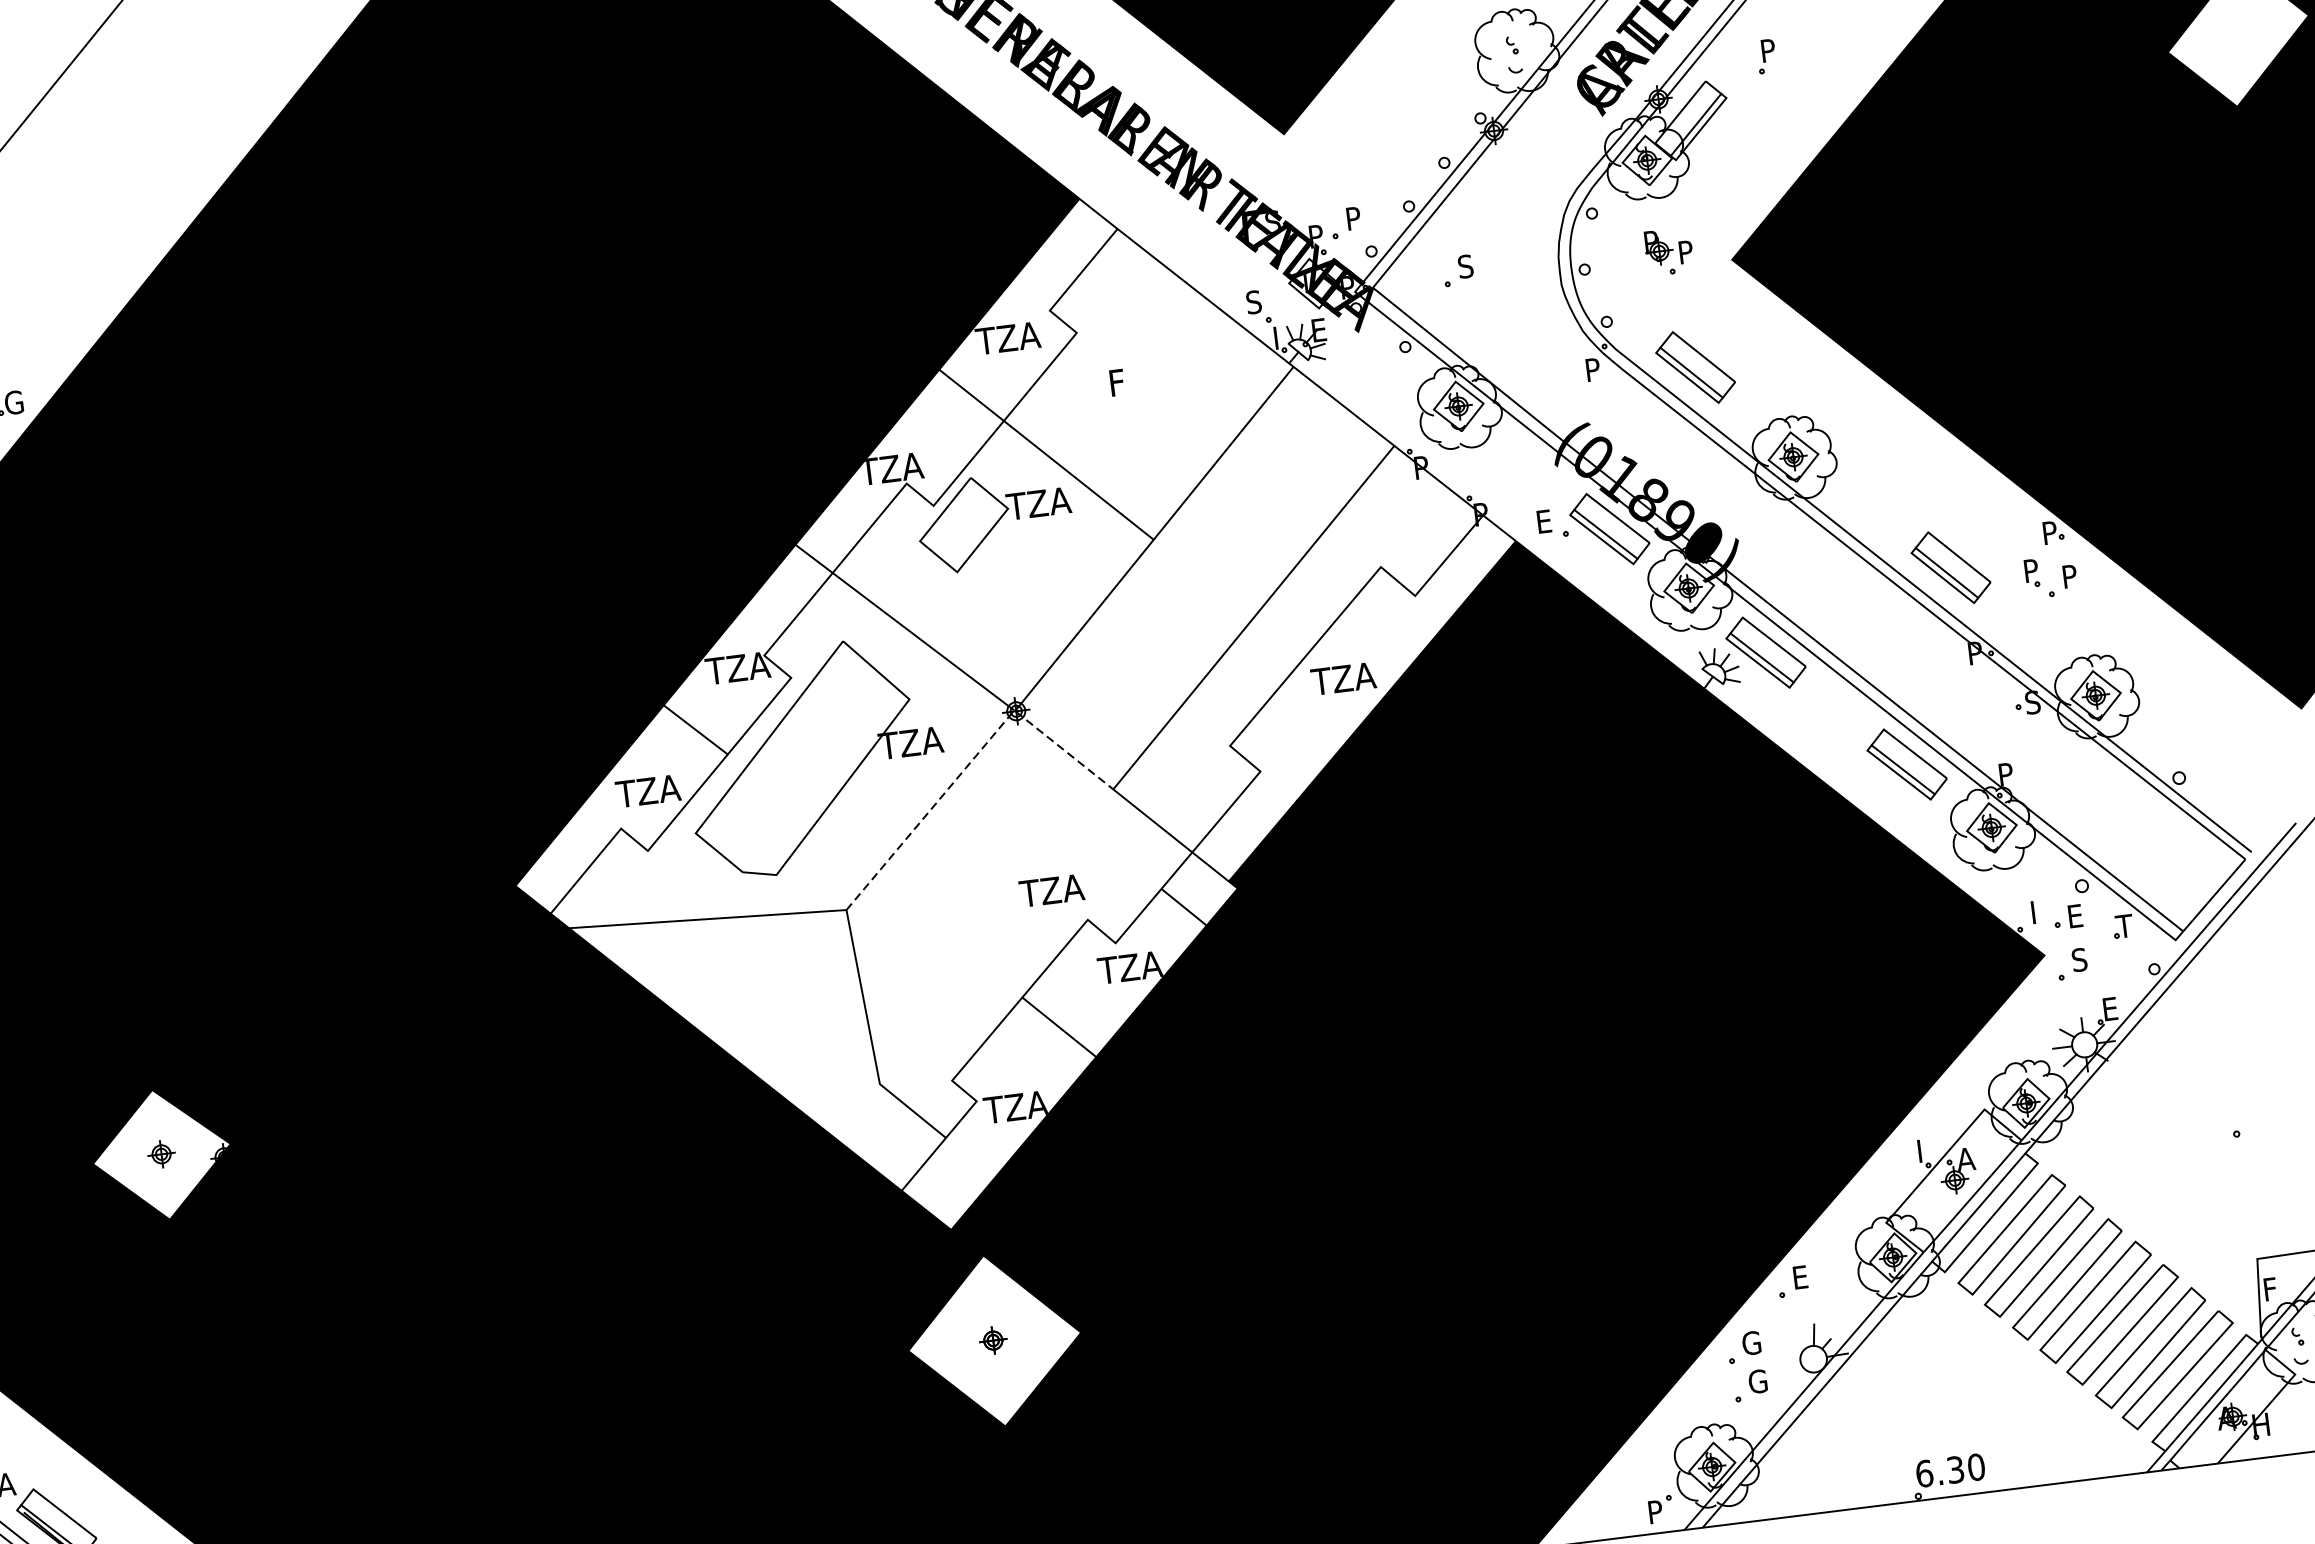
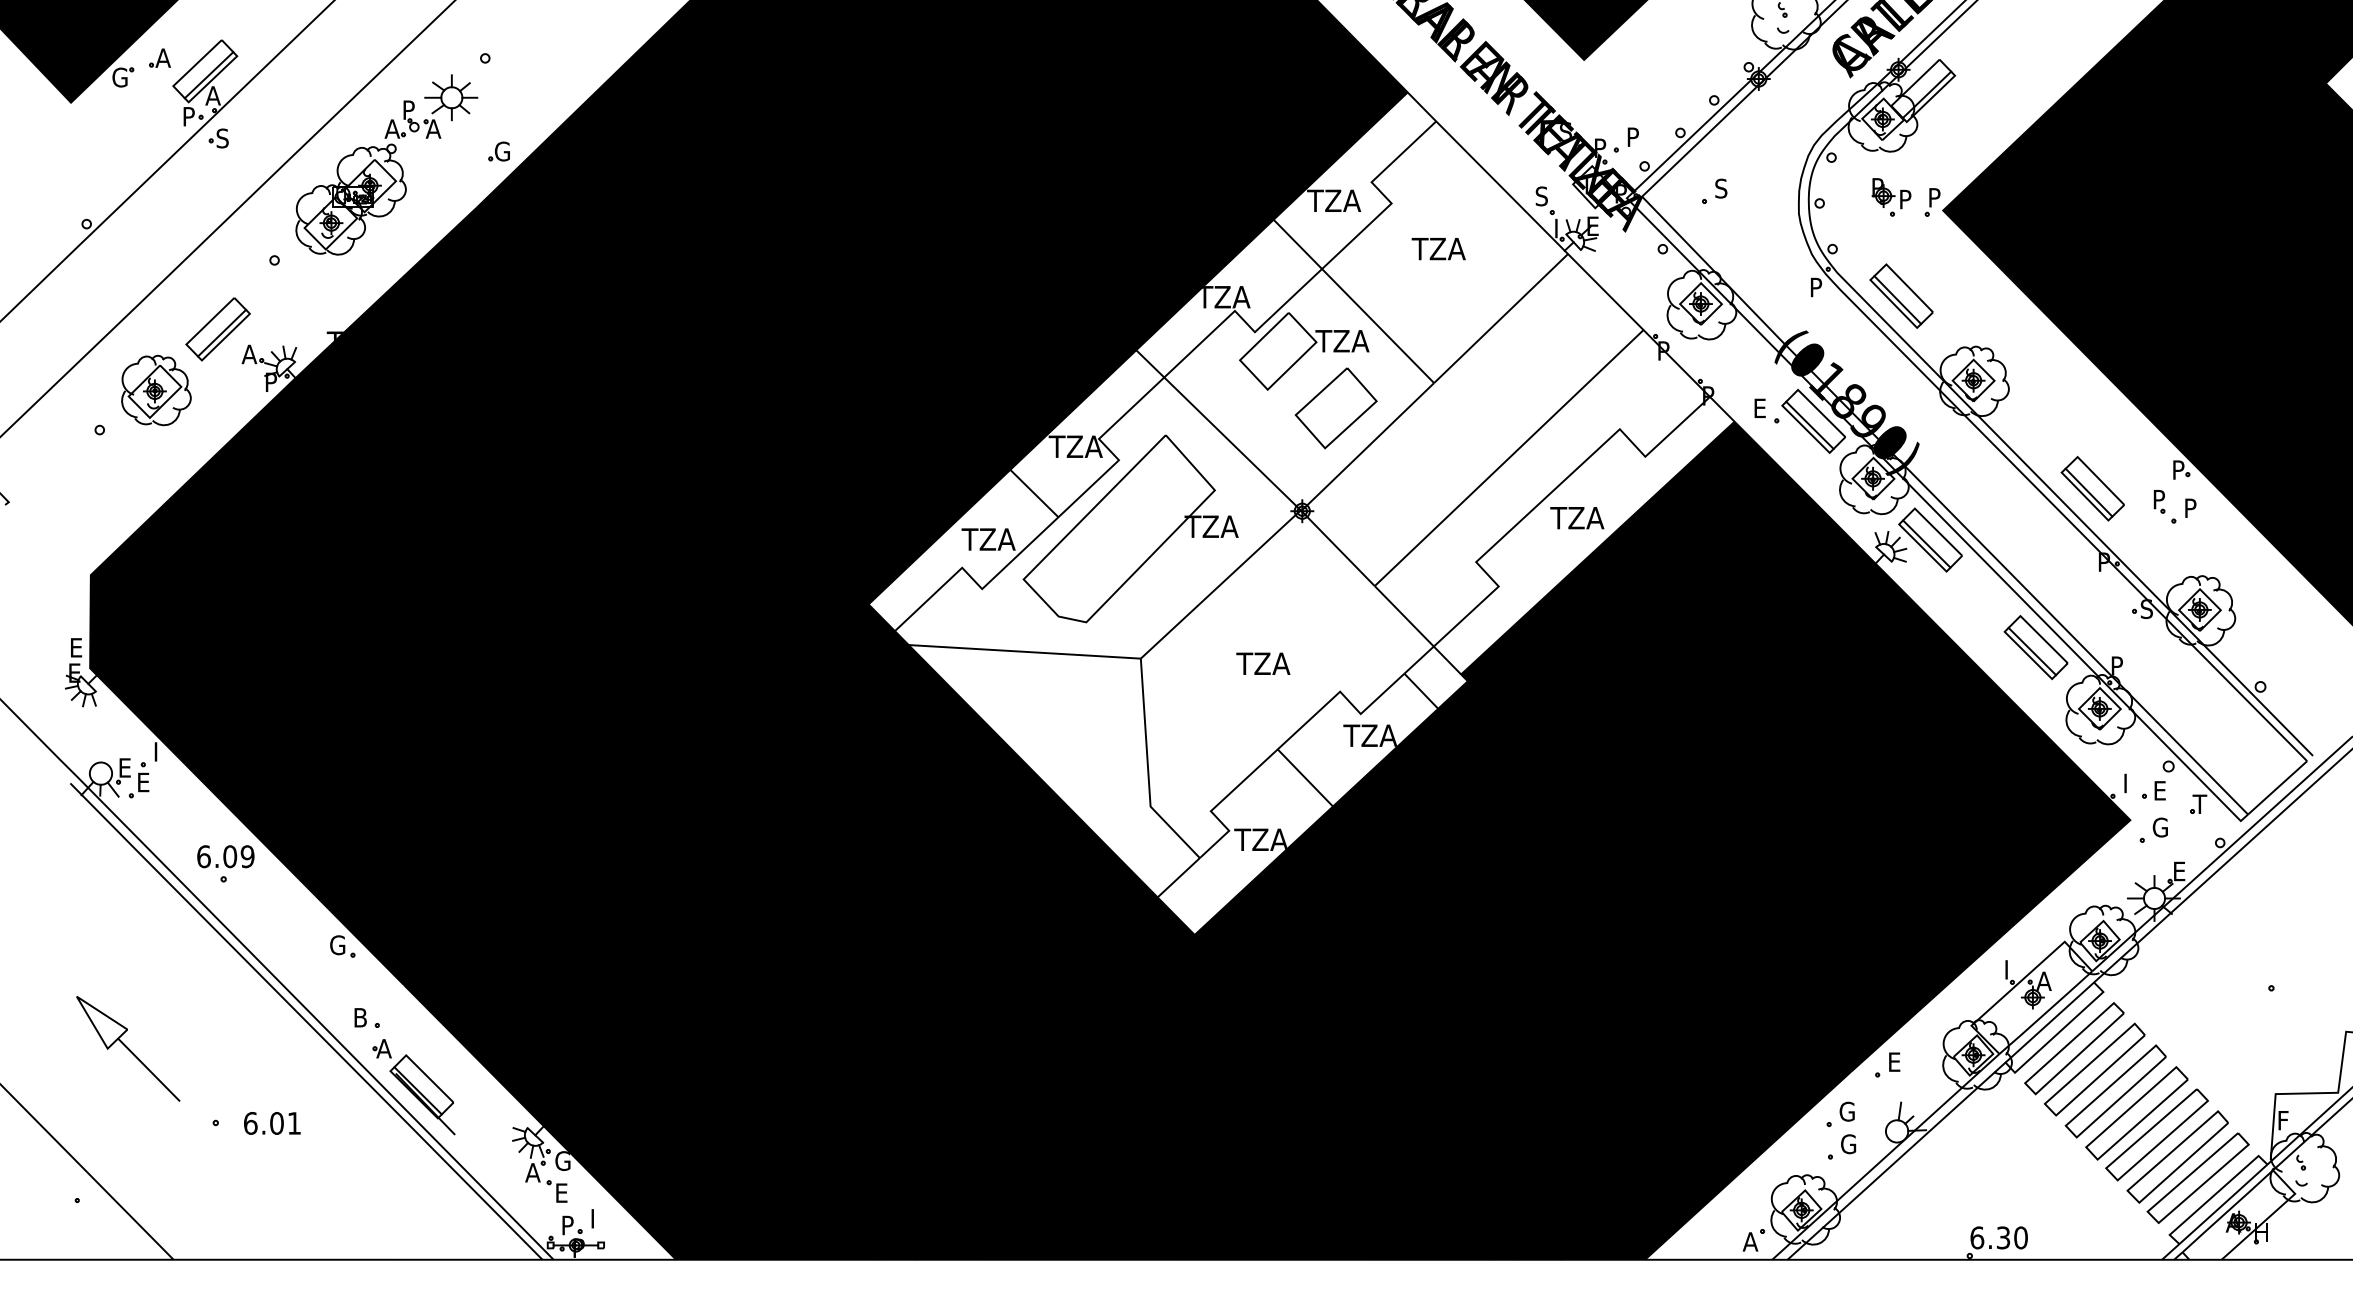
part: (1766, 56) -> (1932, 202), moved
text: (1139, 380) -> (1438, 249), F -> TZA
part: (1040, 584) -> (1335, 408), added
line: (970, 761) -> (1259, 548), dashed -> solid
text: (1052, 890) -> (1263, 663), moved
text: (2080, 959) -> (2159, 827), S -> G
fill: (161, 1154) -> (547, 790), added
fill: (994, 1340) -> (1219, 1031), added
text: (1656, 1511) -> (1750, 1241), P -> A

